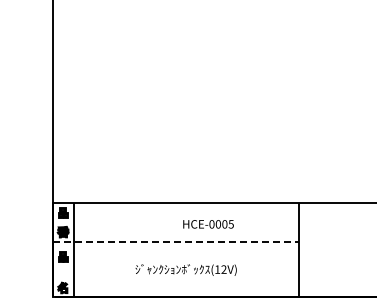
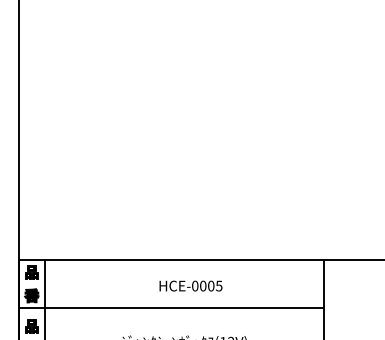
text: (208, 224) -> (190, 286), moved
line: (175, 242) -> (171, 308), dashed -> solid

